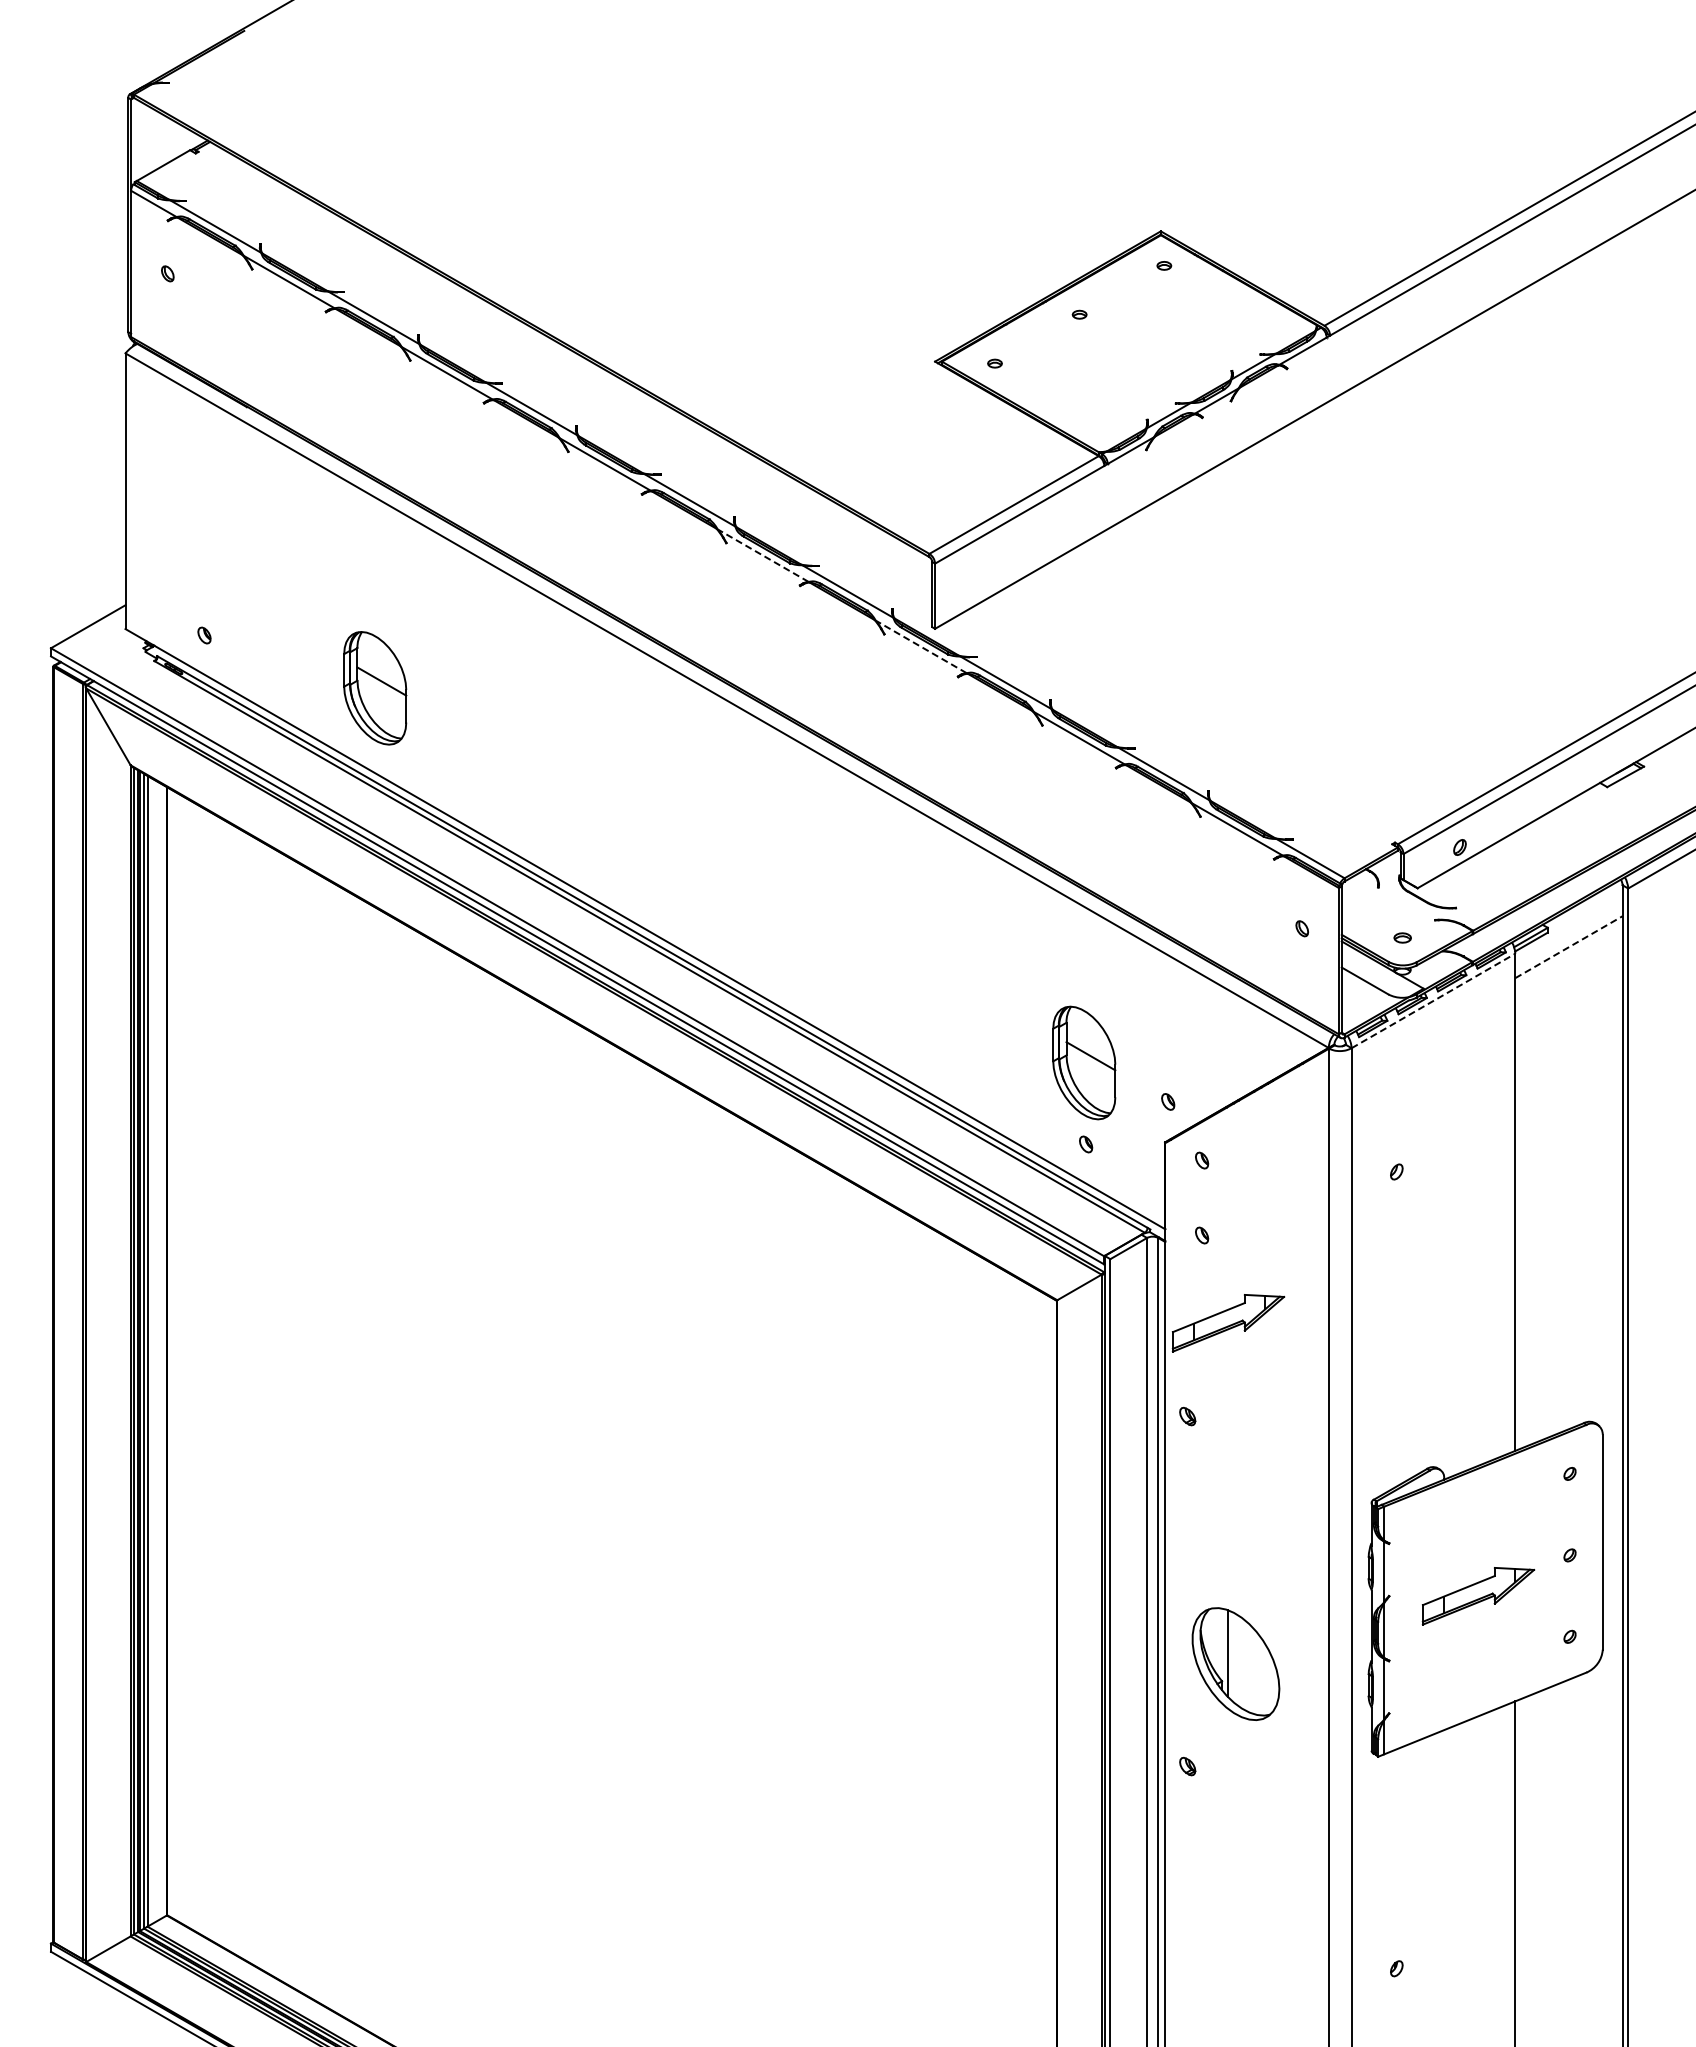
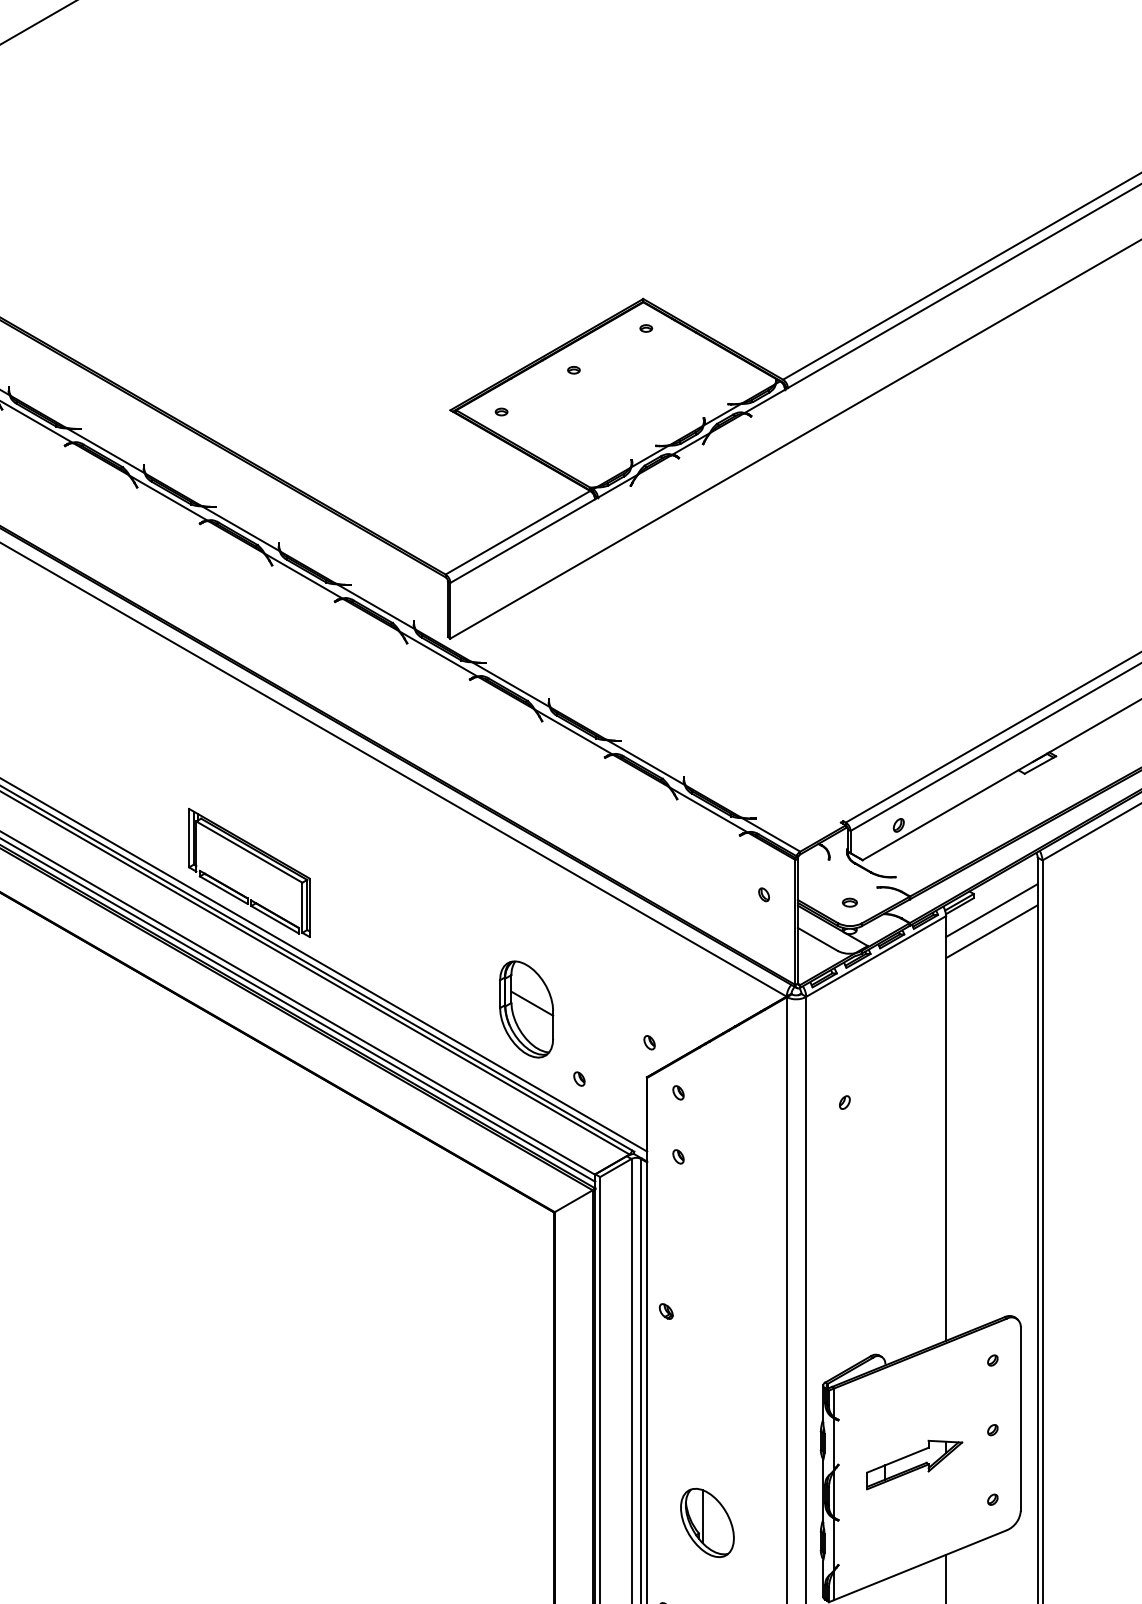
line: (762, 555) -> (302, 575), dashed -> solid
line: (920, 646) -> (437, 653), dashed -> solid
part: (710, 886) -> (258, 858), added
line: (1568, 947) -> (991, 910), dashed -> solid
line: (1568, 971) -> (991, 931), added
line: (1433, 1000) -> (876, 956), dashed -> solid
part: (1084, 1062) -> (526, 1009), moved
part: (1228, 1323) -> (701, 1232), removed
part: (1235, 1663) -> (707, 1522), size x0.71

